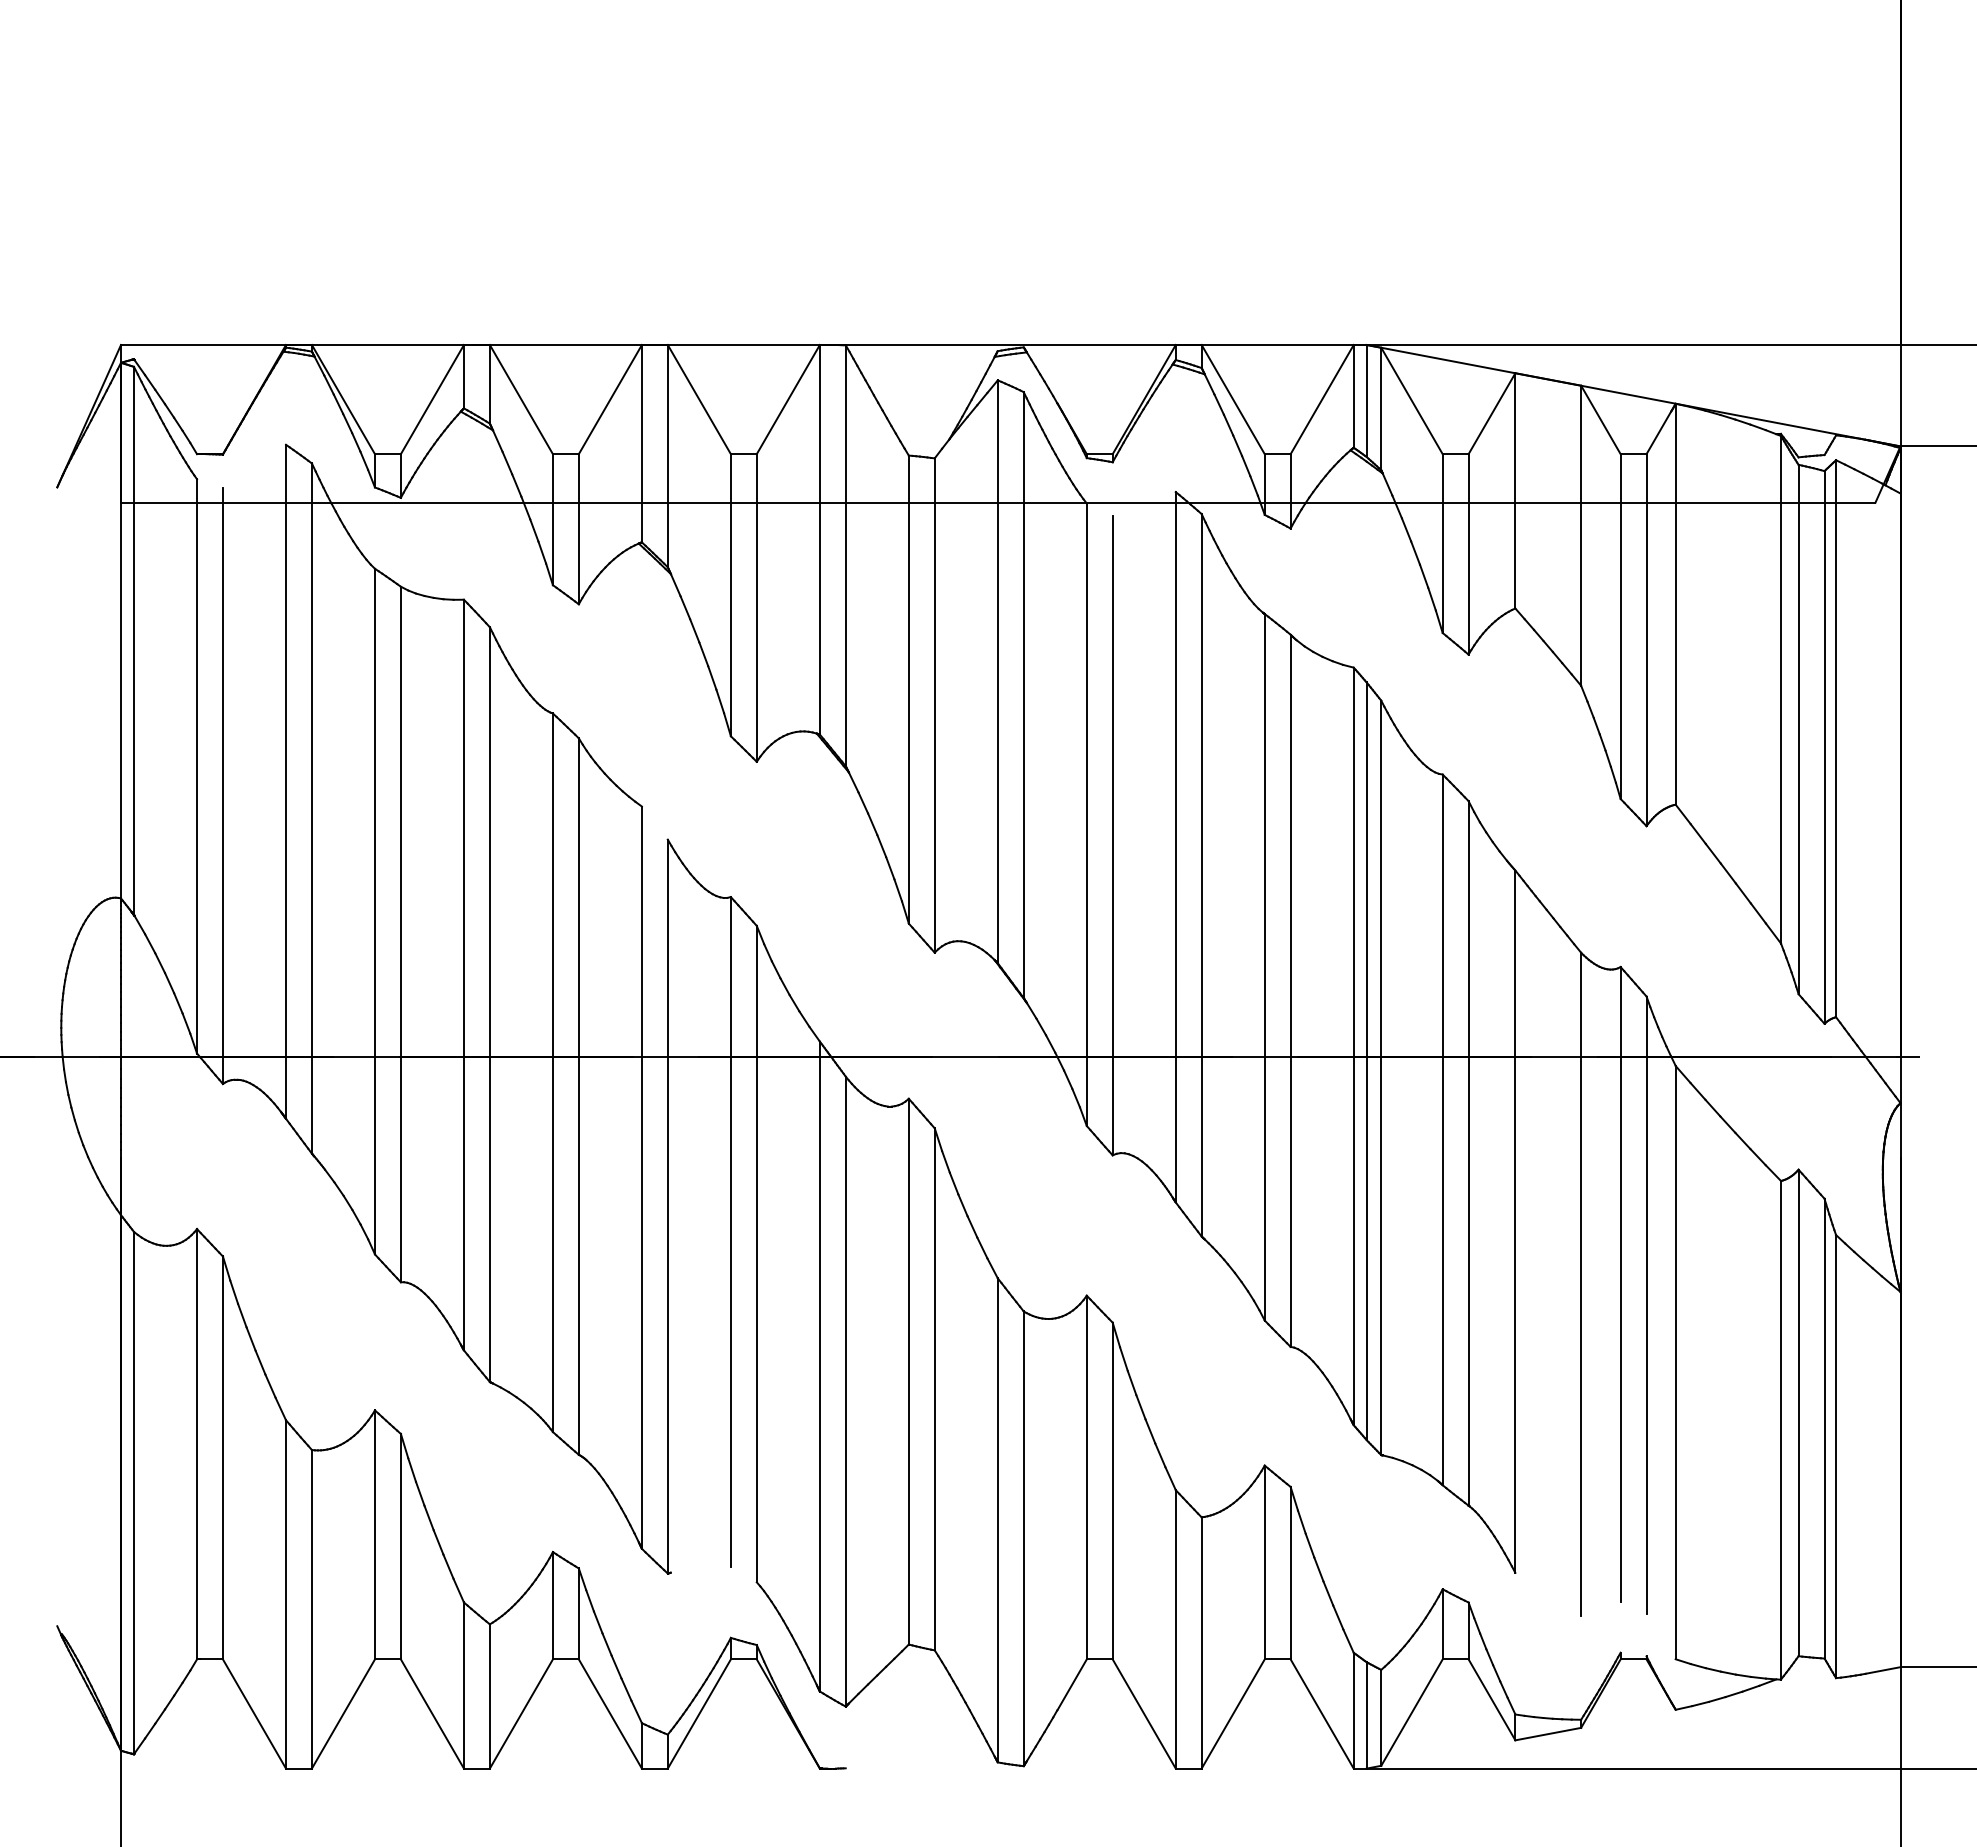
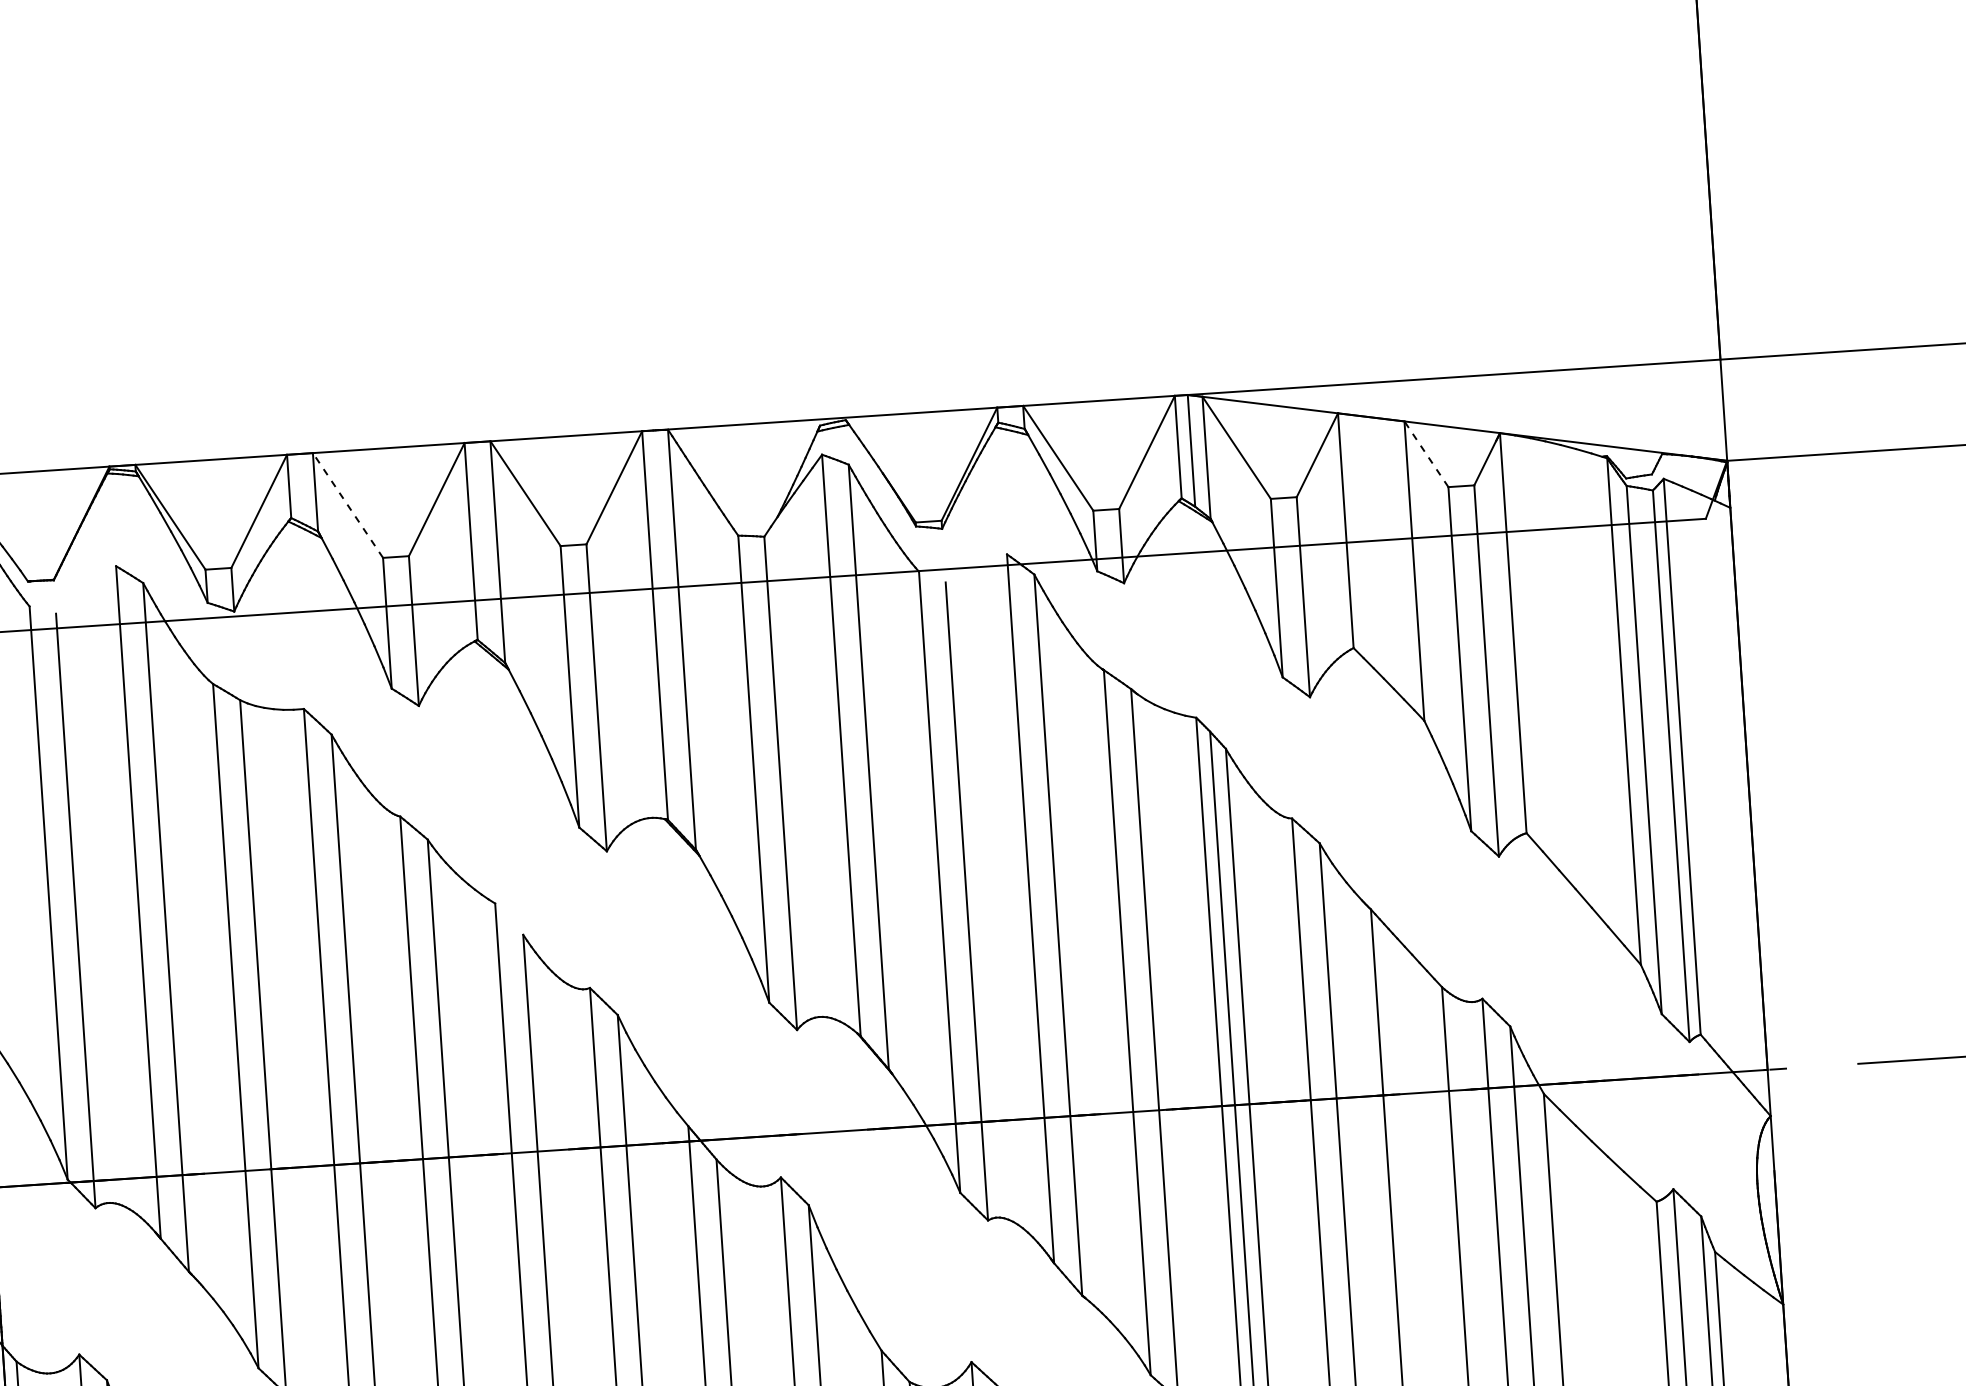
line: (521, 399) -> (348, 505), solid -> dashed
line: (1600, 419) -> (1426, 453), solid -> dashed

